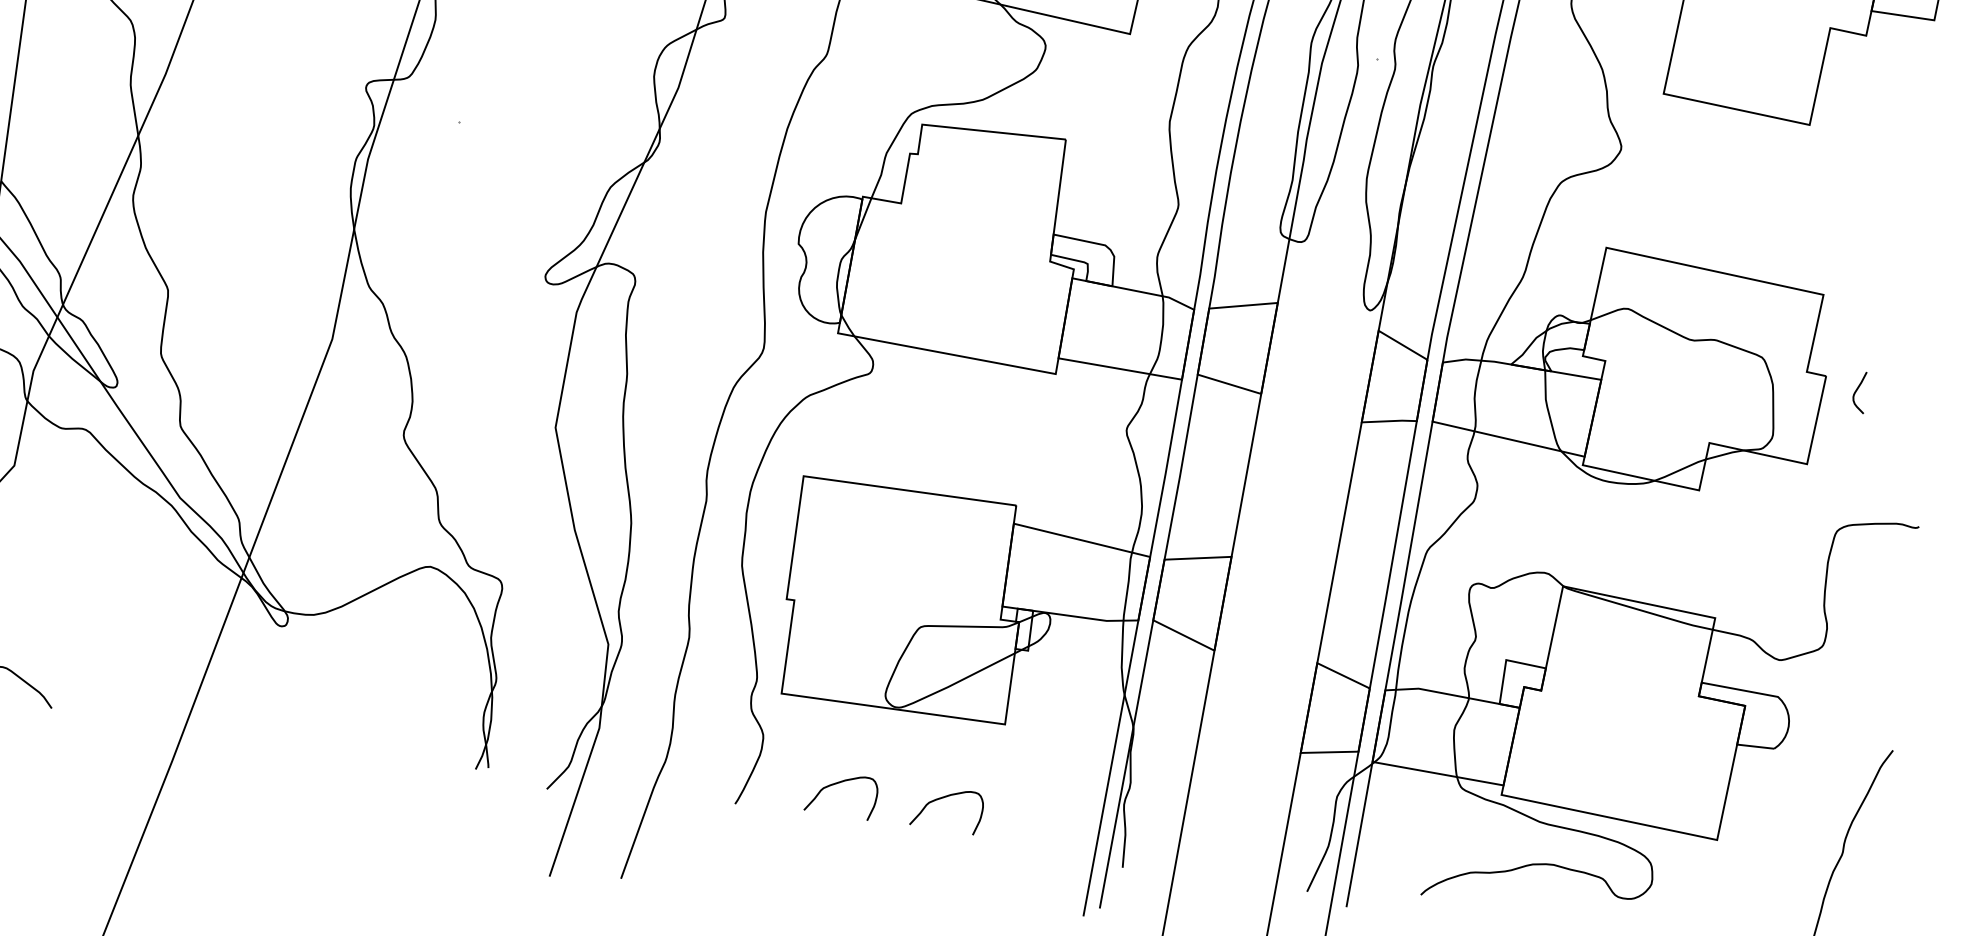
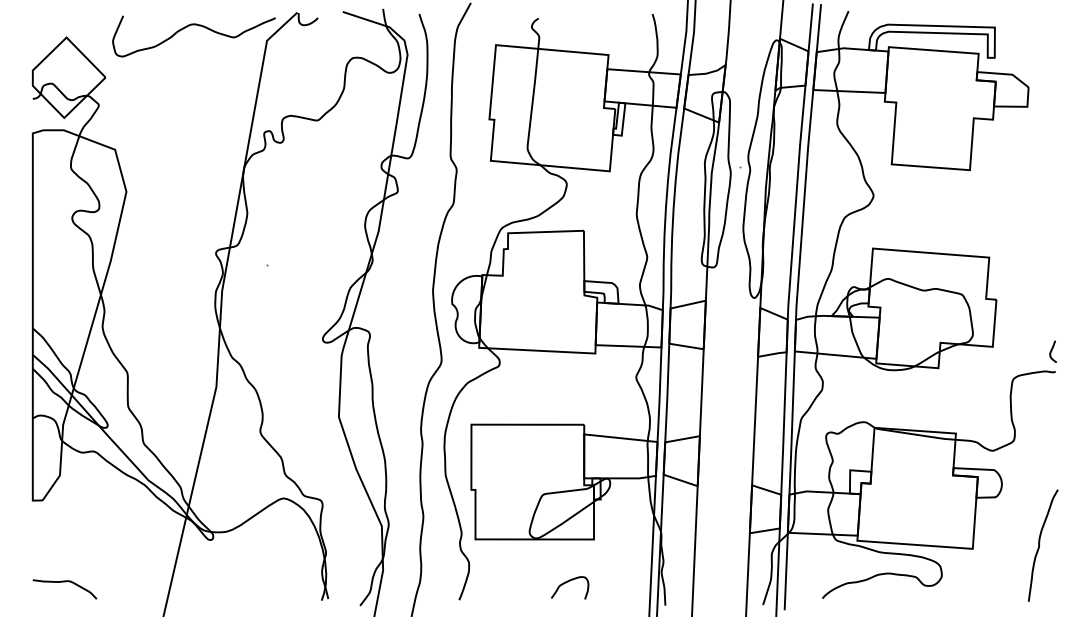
curve: (1858, 389) -> (1052, 350), moved
curve: (840, 784) -> (512, 582), removed

